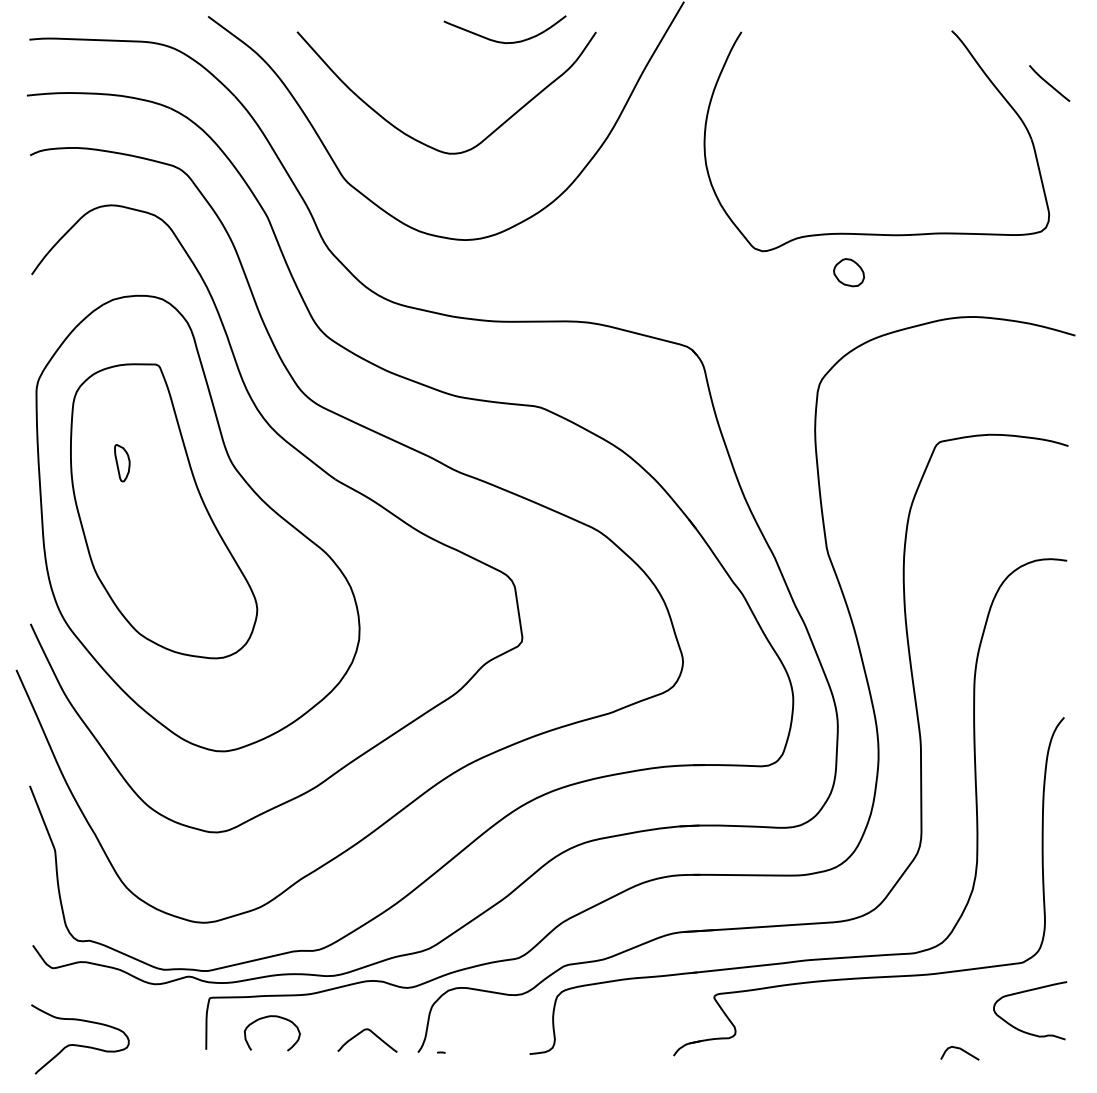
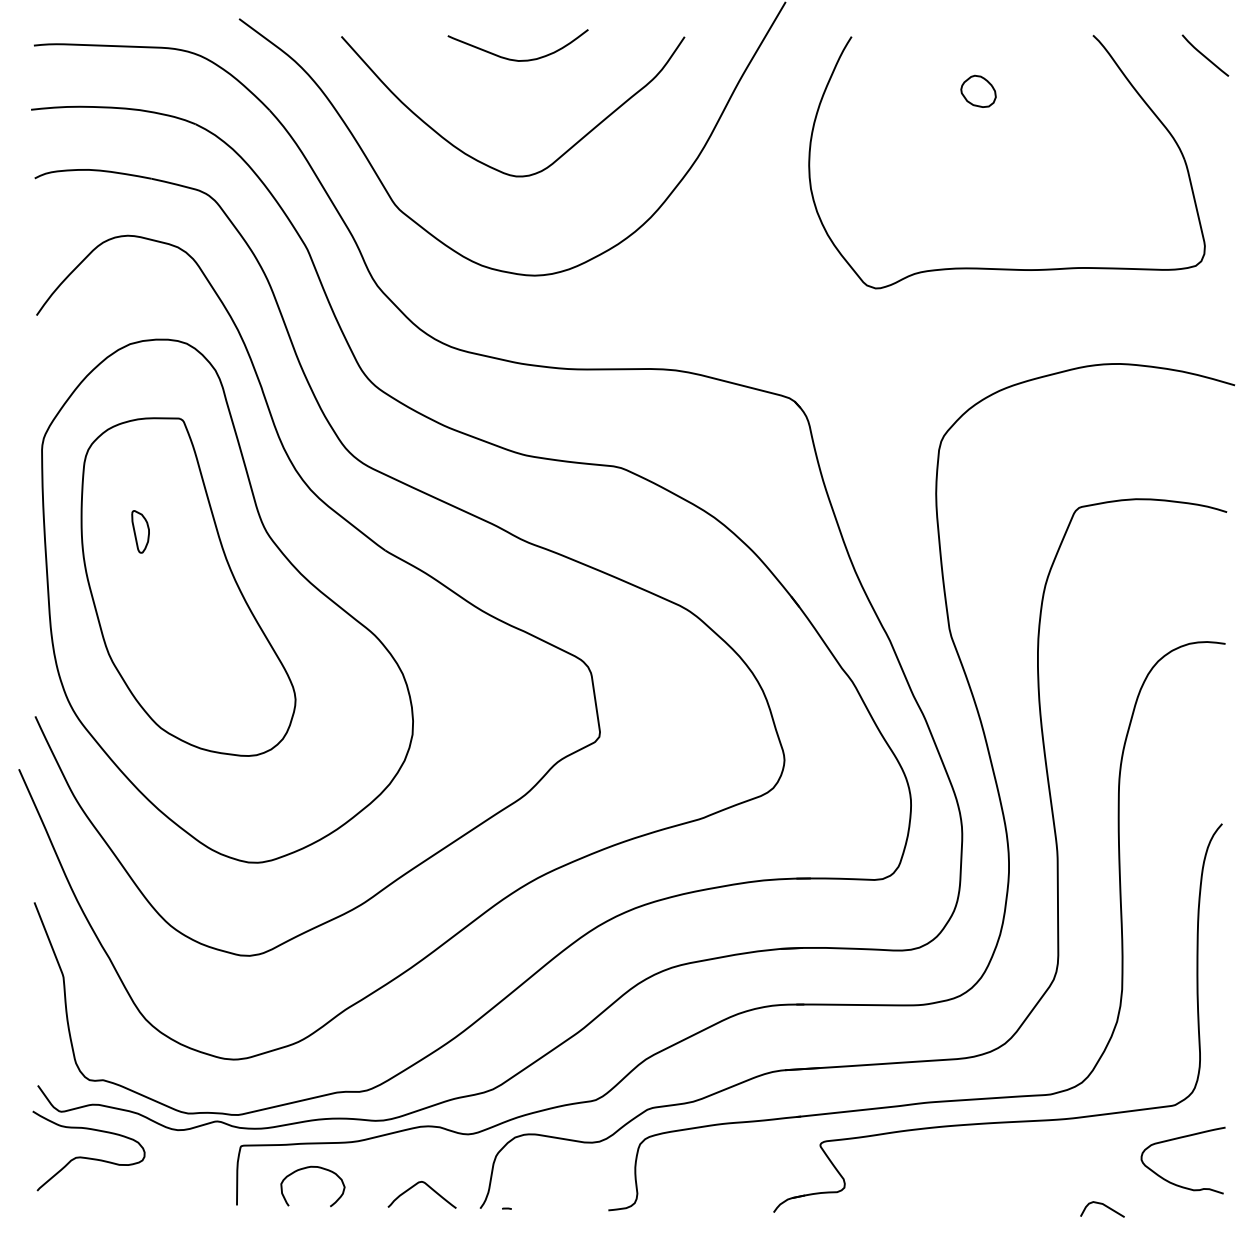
curve: (502, 41) -> (515, 59), moved
line: (1049, 83) -> (1205, 55), moved
part: (848, 272) -> (977, 91), moved
curve: (79, 1044) -> (88, 1156), moved

